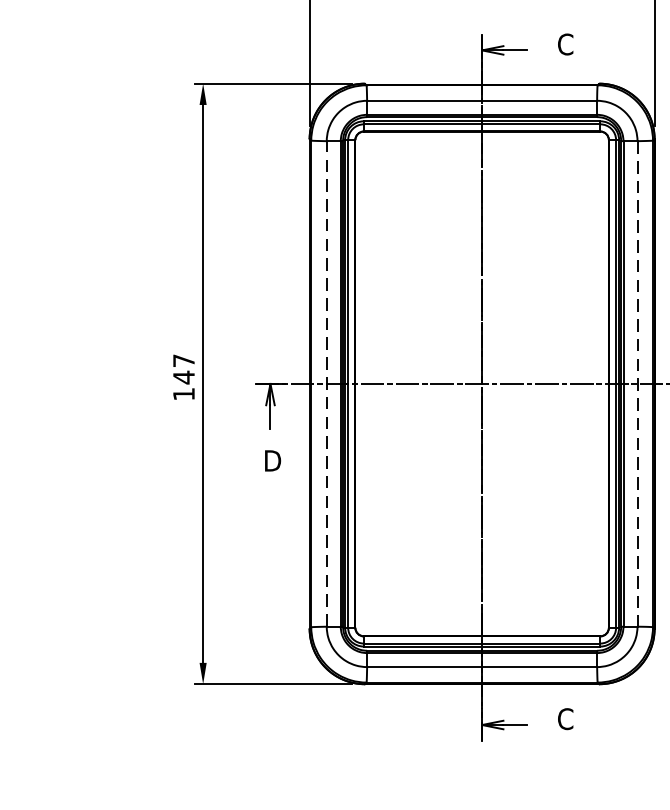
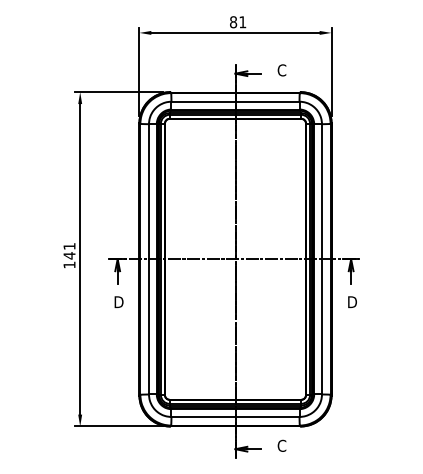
text: (183, 360) -> (69, 246), 147 -> 141
line: (327, 382) -> (149, 258), dashed -> solid
line: (636, 384) -> (321, 259), dashed -> solid

